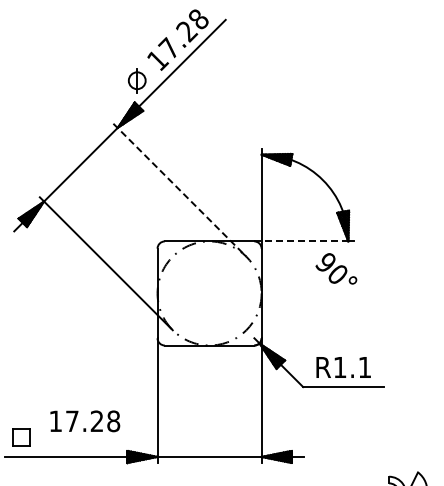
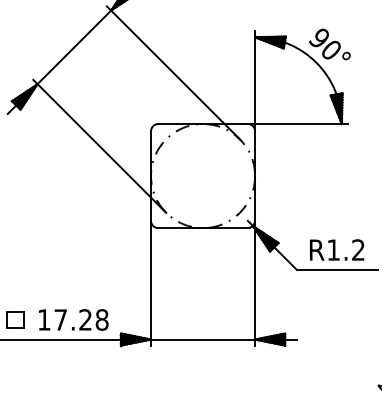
line: (180, 190) -> (173, 73), dashed -> solid
line: (301, 241) -> (294, 124), dashed -> solid
text: (336, 268) -> (329, 44), moved
text: (364, 366) -> (357, 249), R1.1 -> R1.2
text: (85, 421) -> (73, 320), moved

